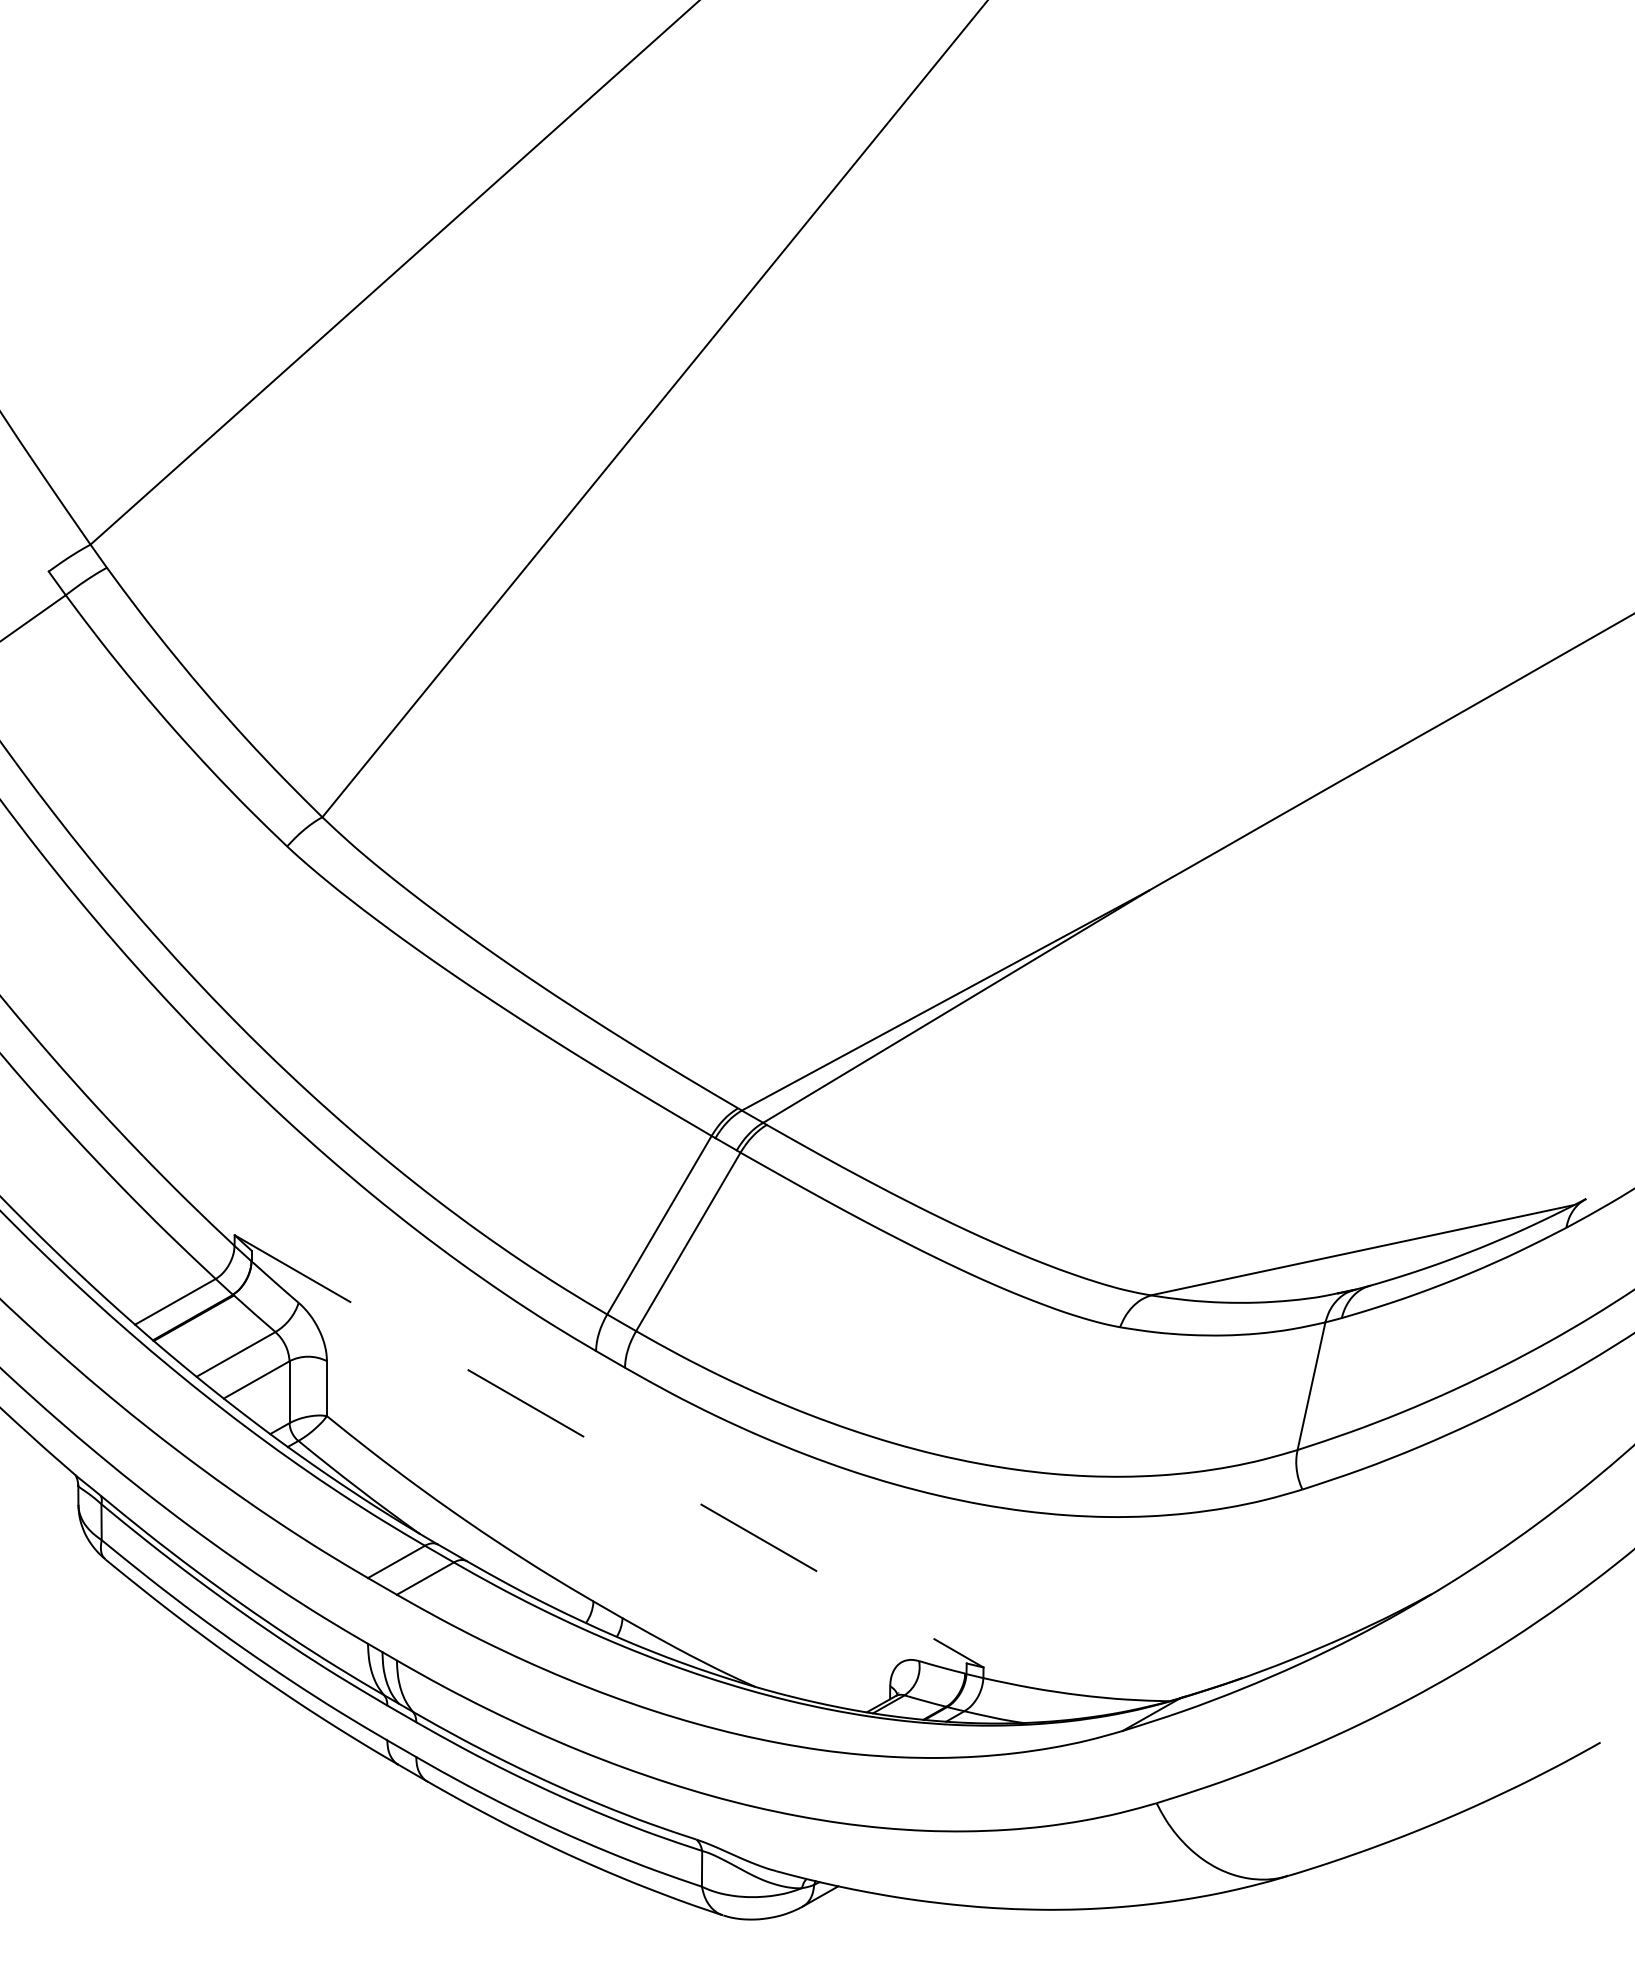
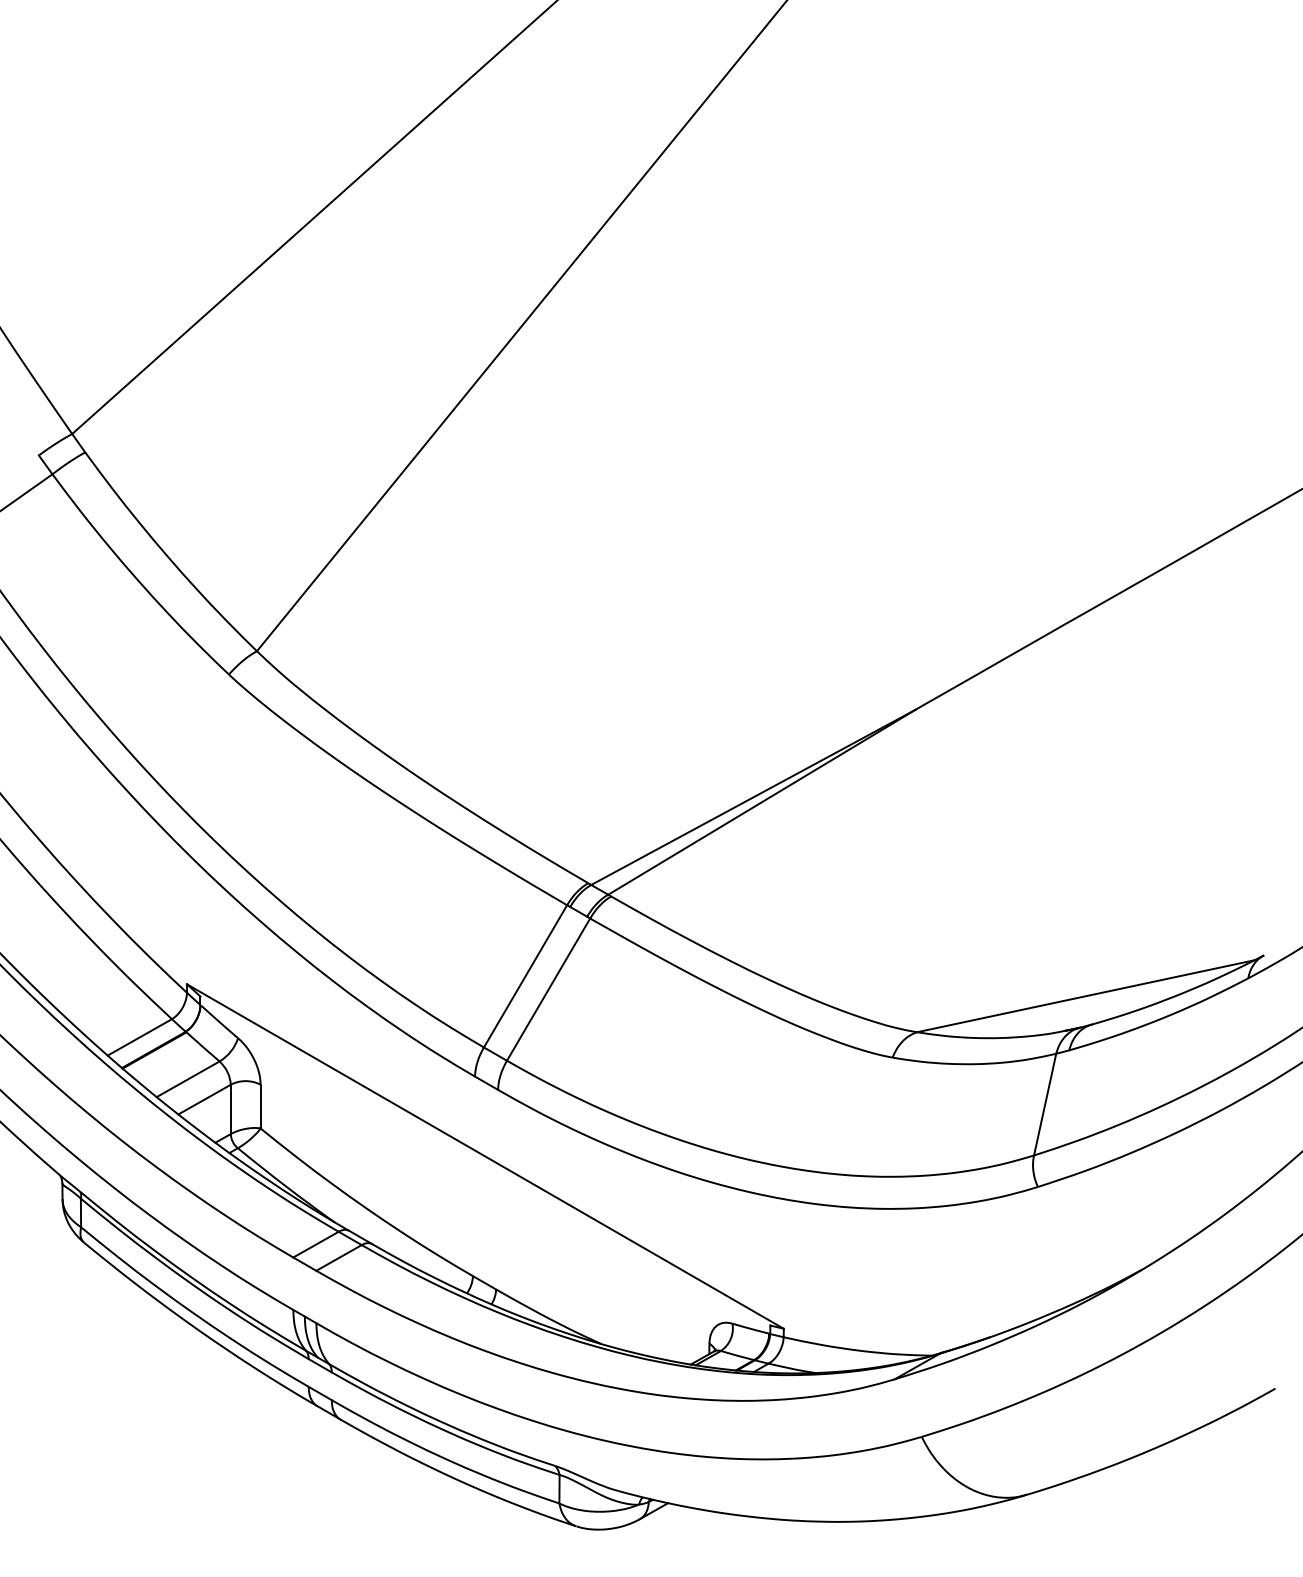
line: (609, 1451) -> (485, 1156), dashed -> solid

